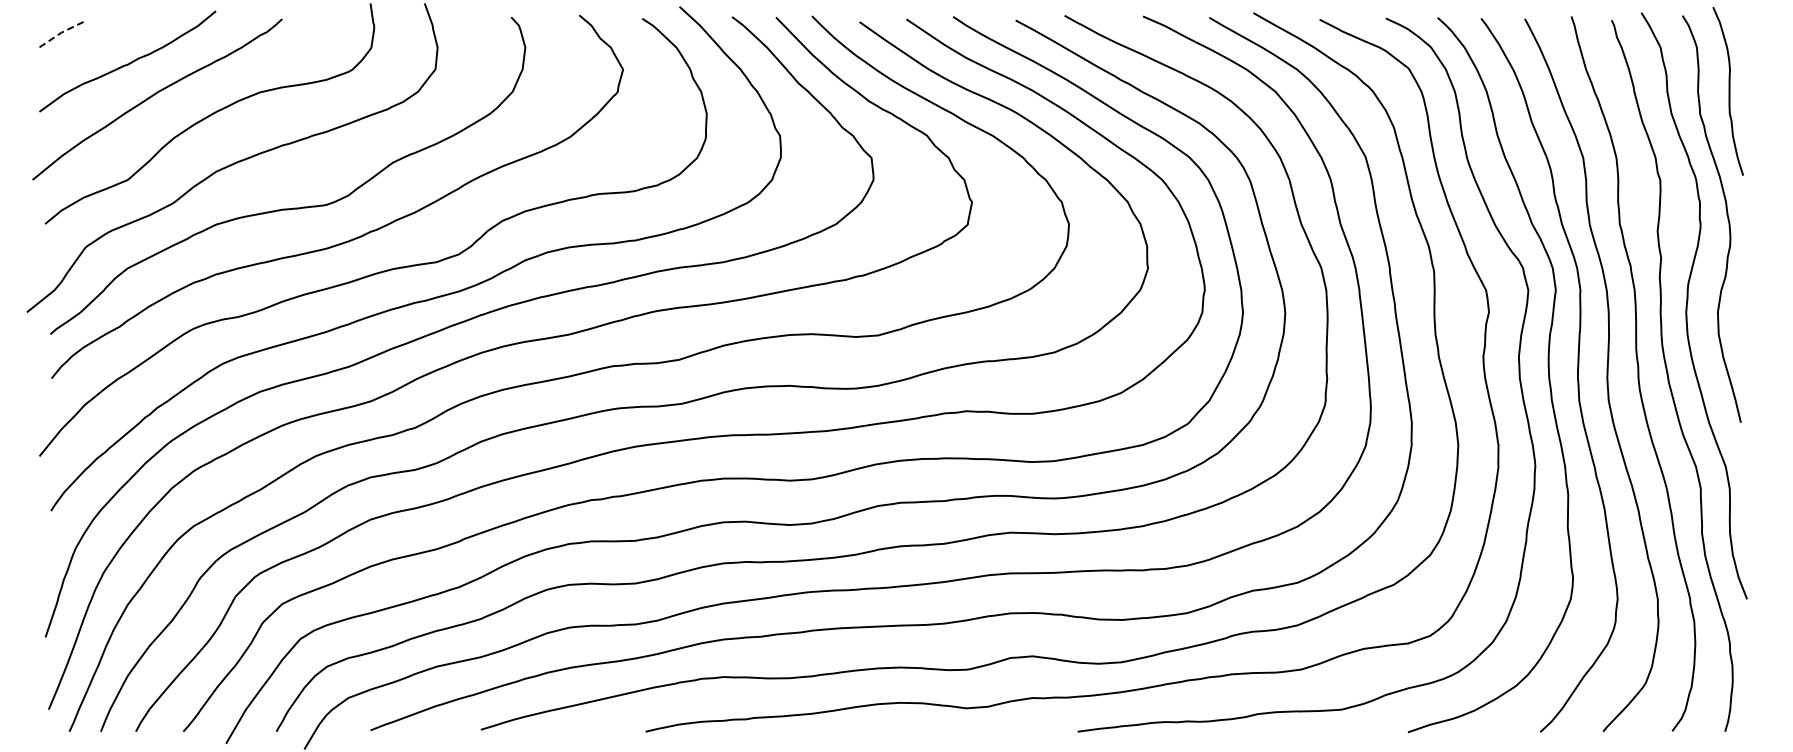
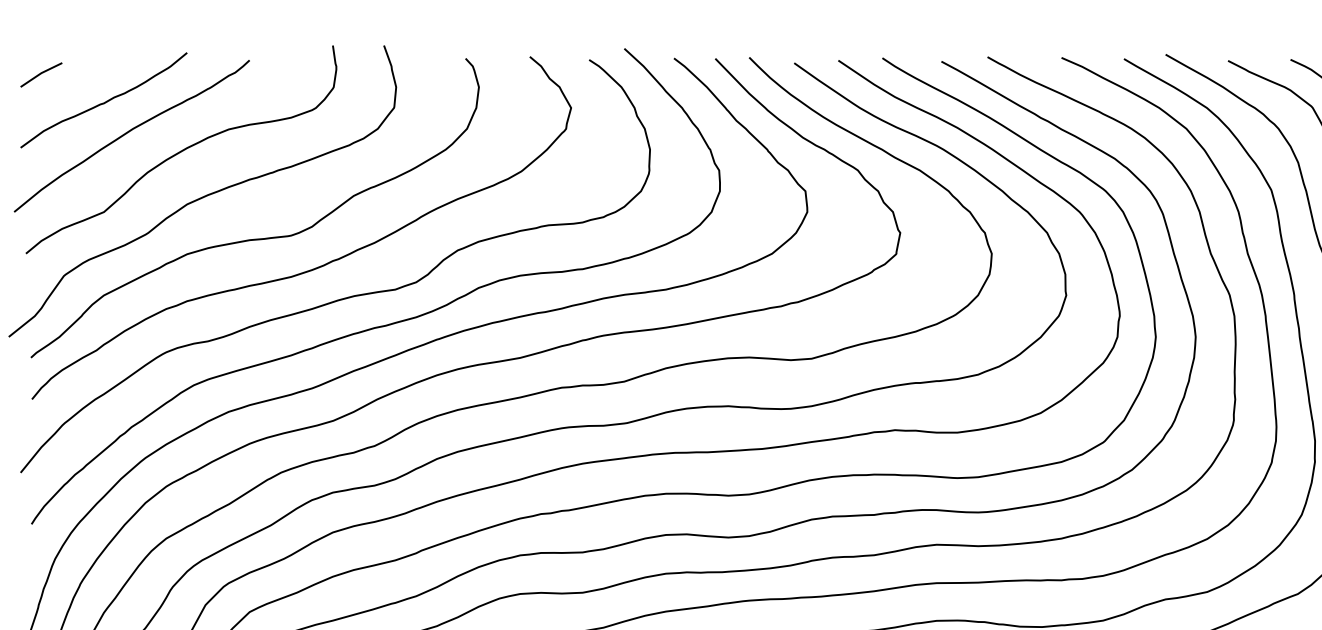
line: (60, 33) -> (40, 73), dashed -> solid

